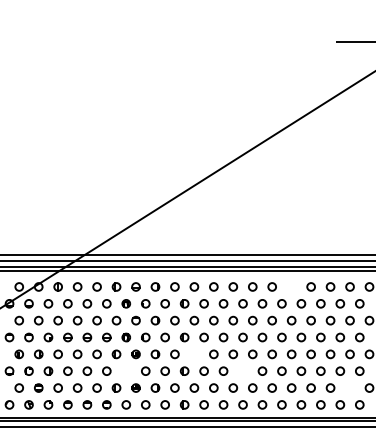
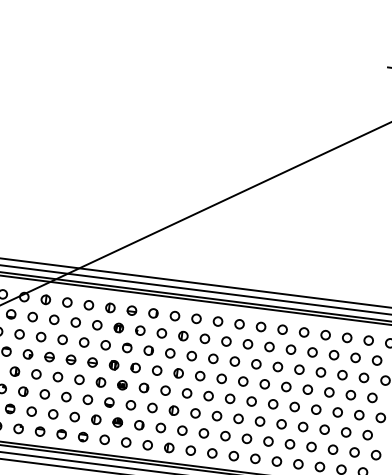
circle: (291, 286) -> (304, 331), added
circle: (194, 354) -> (187, 393), added
part: (125, 370) -> (108, 401), added
circle: (242, 370) -> (238, 417), added
circle: (349, 387) -> (354, 451), added

